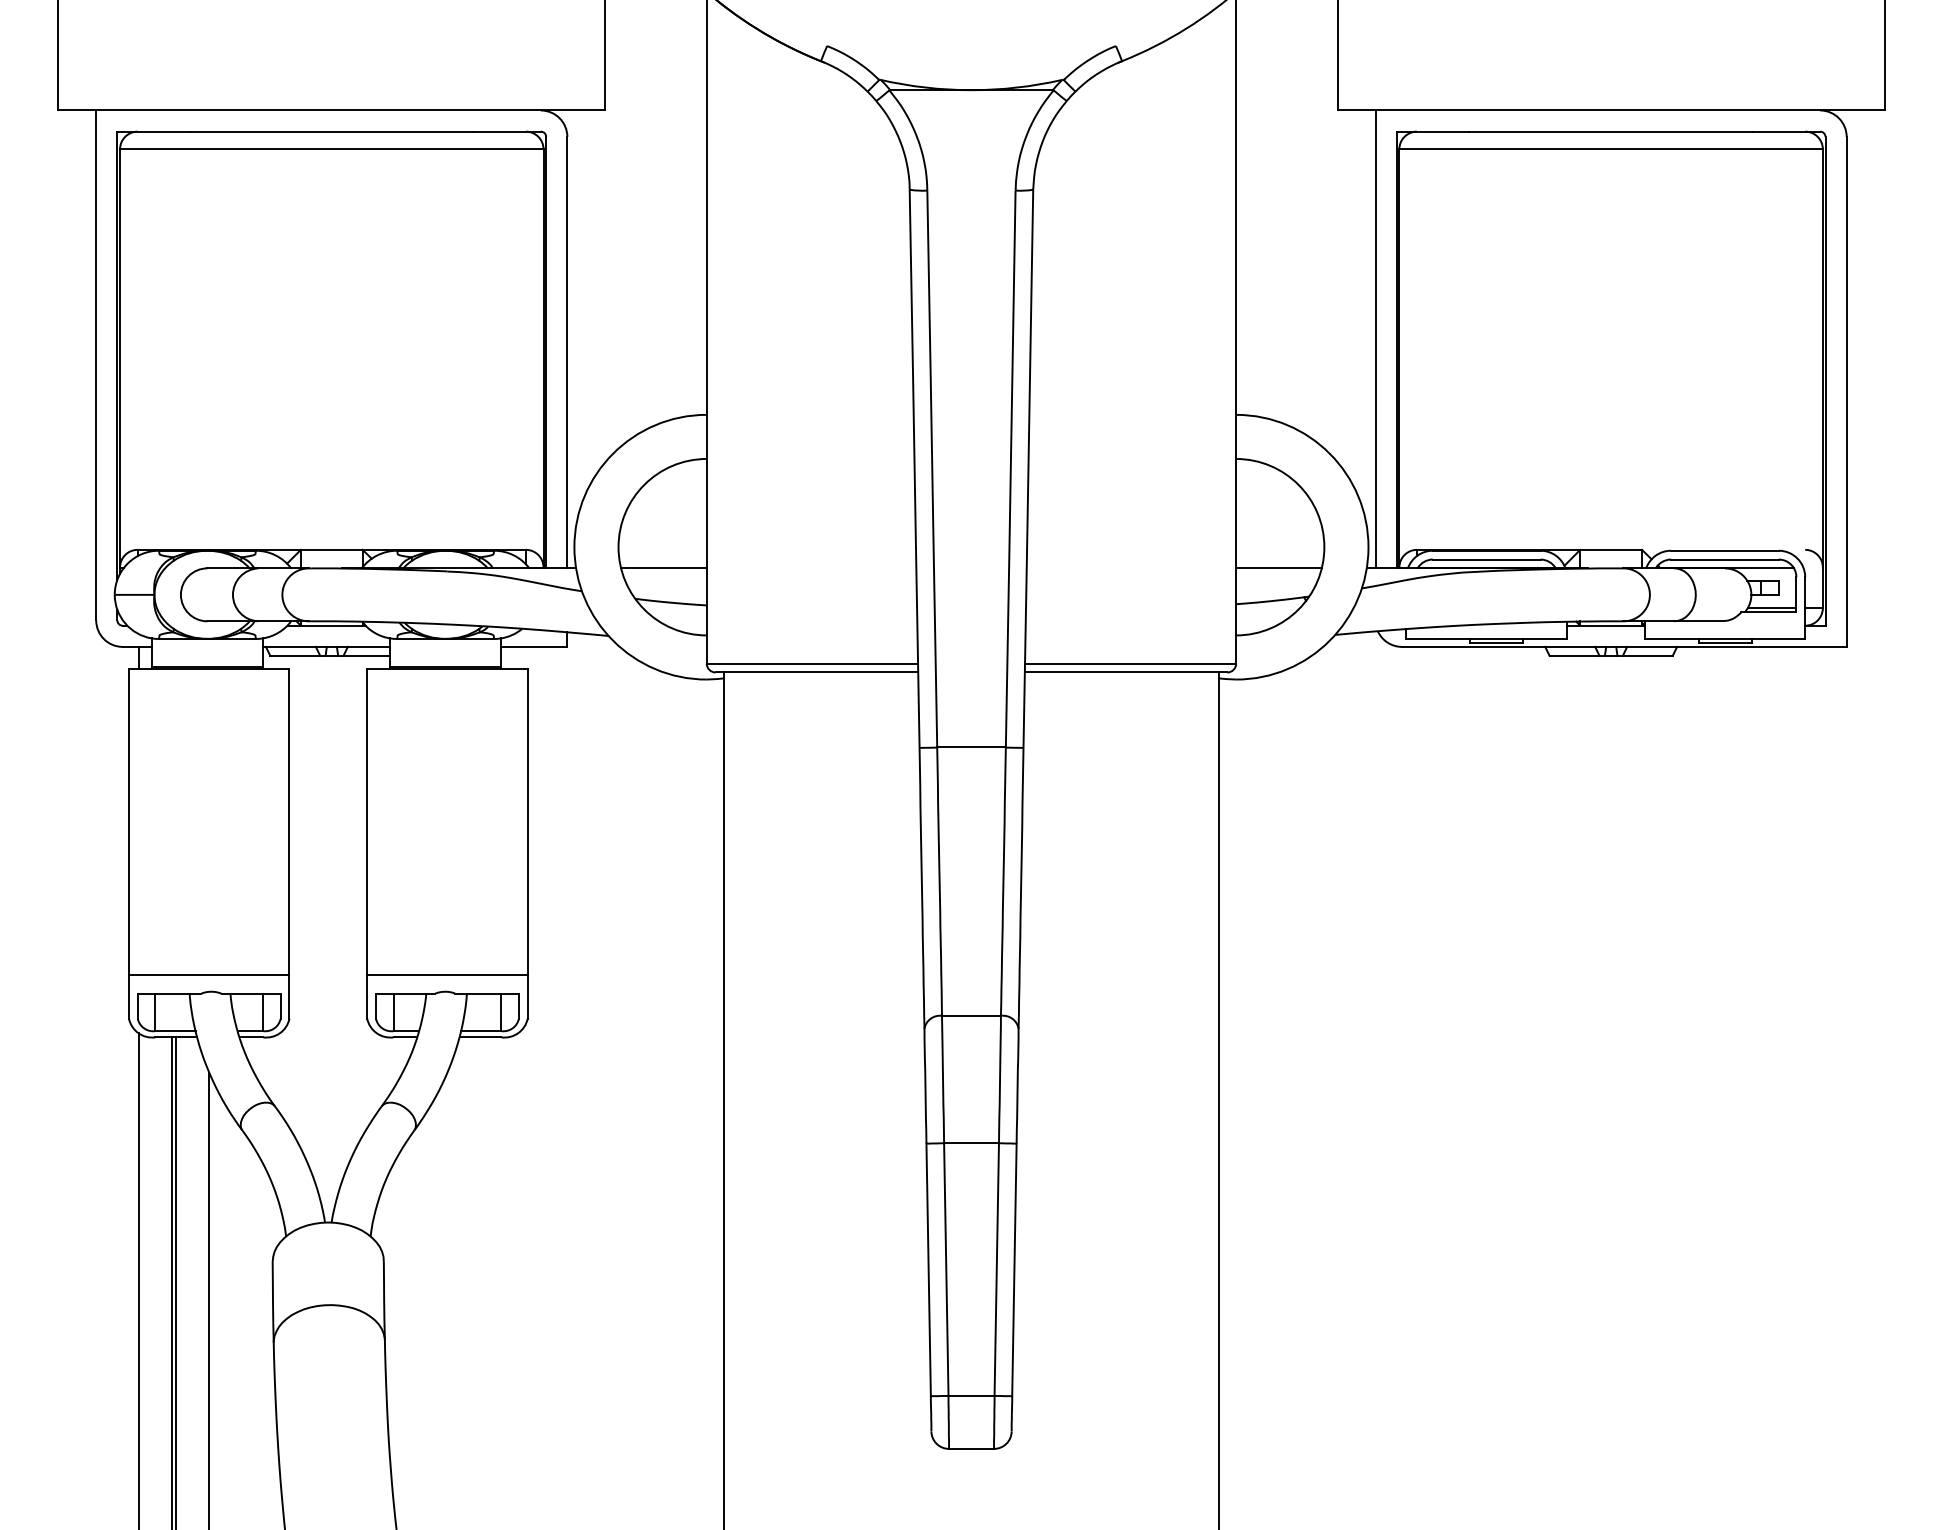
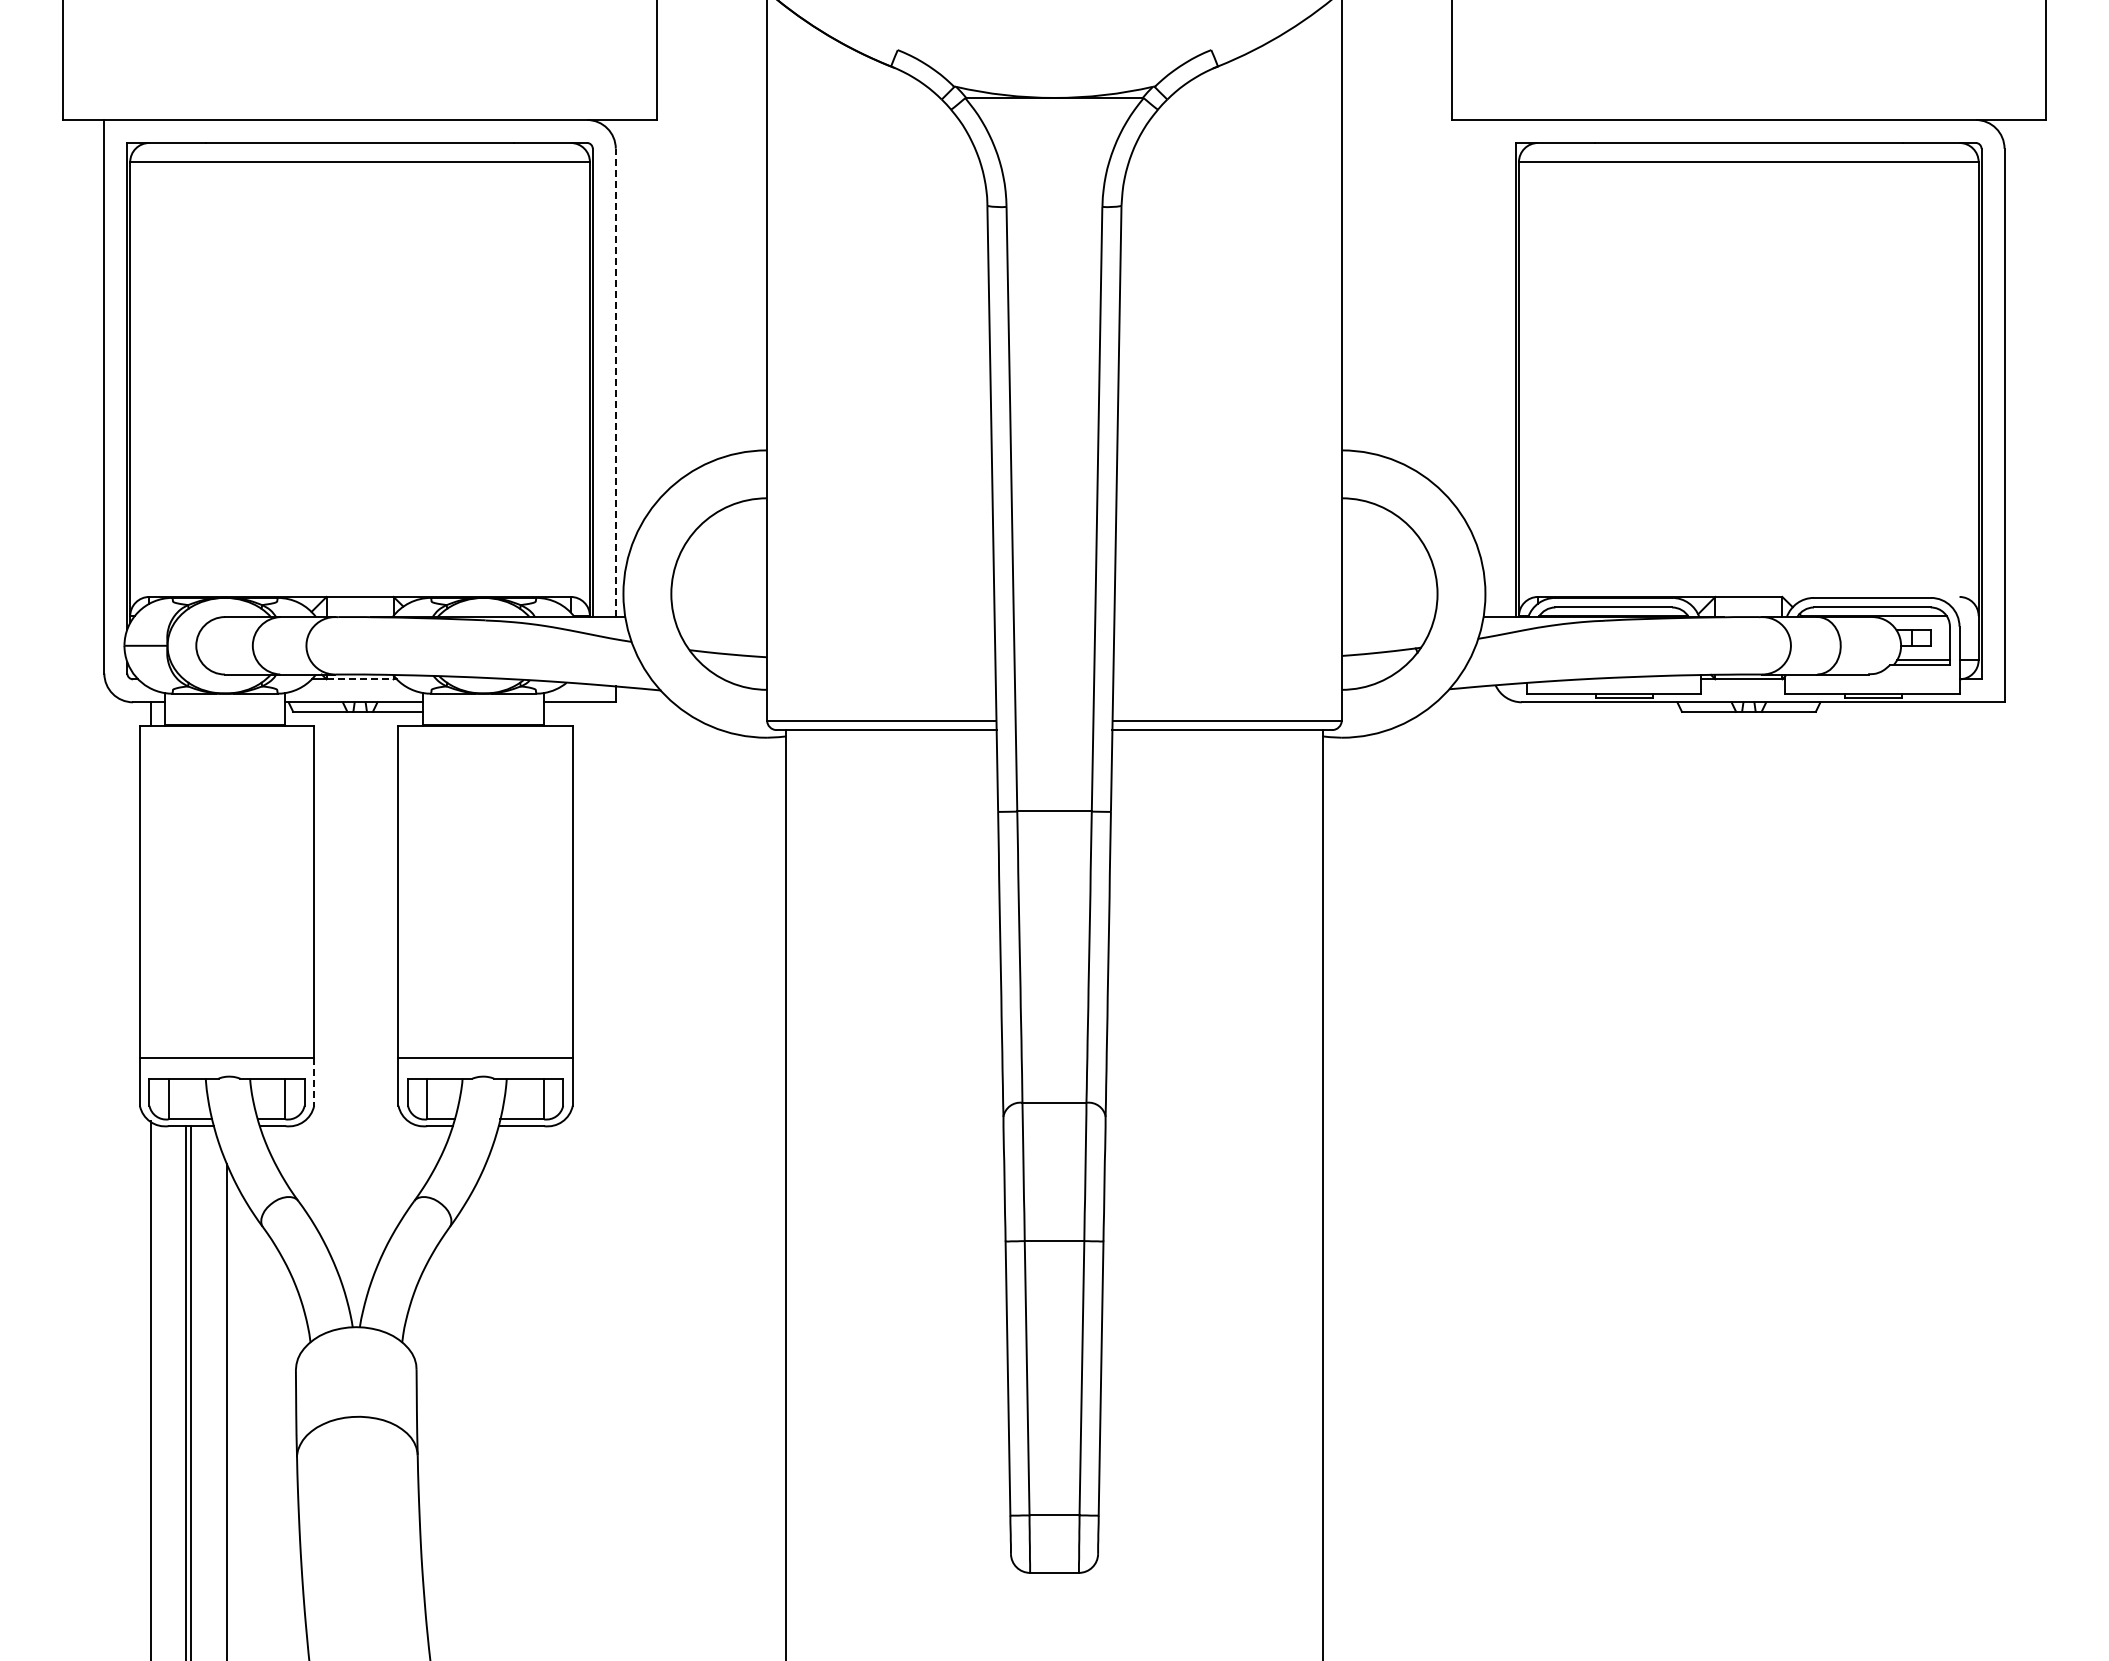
line: (1375, 339) -> (1493, 368), removed
line: (567, 352) -> (615, 382), solid -> dashed
line: (663, 568) -> (720, 617), removed
line: (1278, 568) -> (1387, 617), removed
line: (332, 625) -> (360, 679), solid -> dashed
line: (289, 997) -> (314, 1082), solid -> dashed

